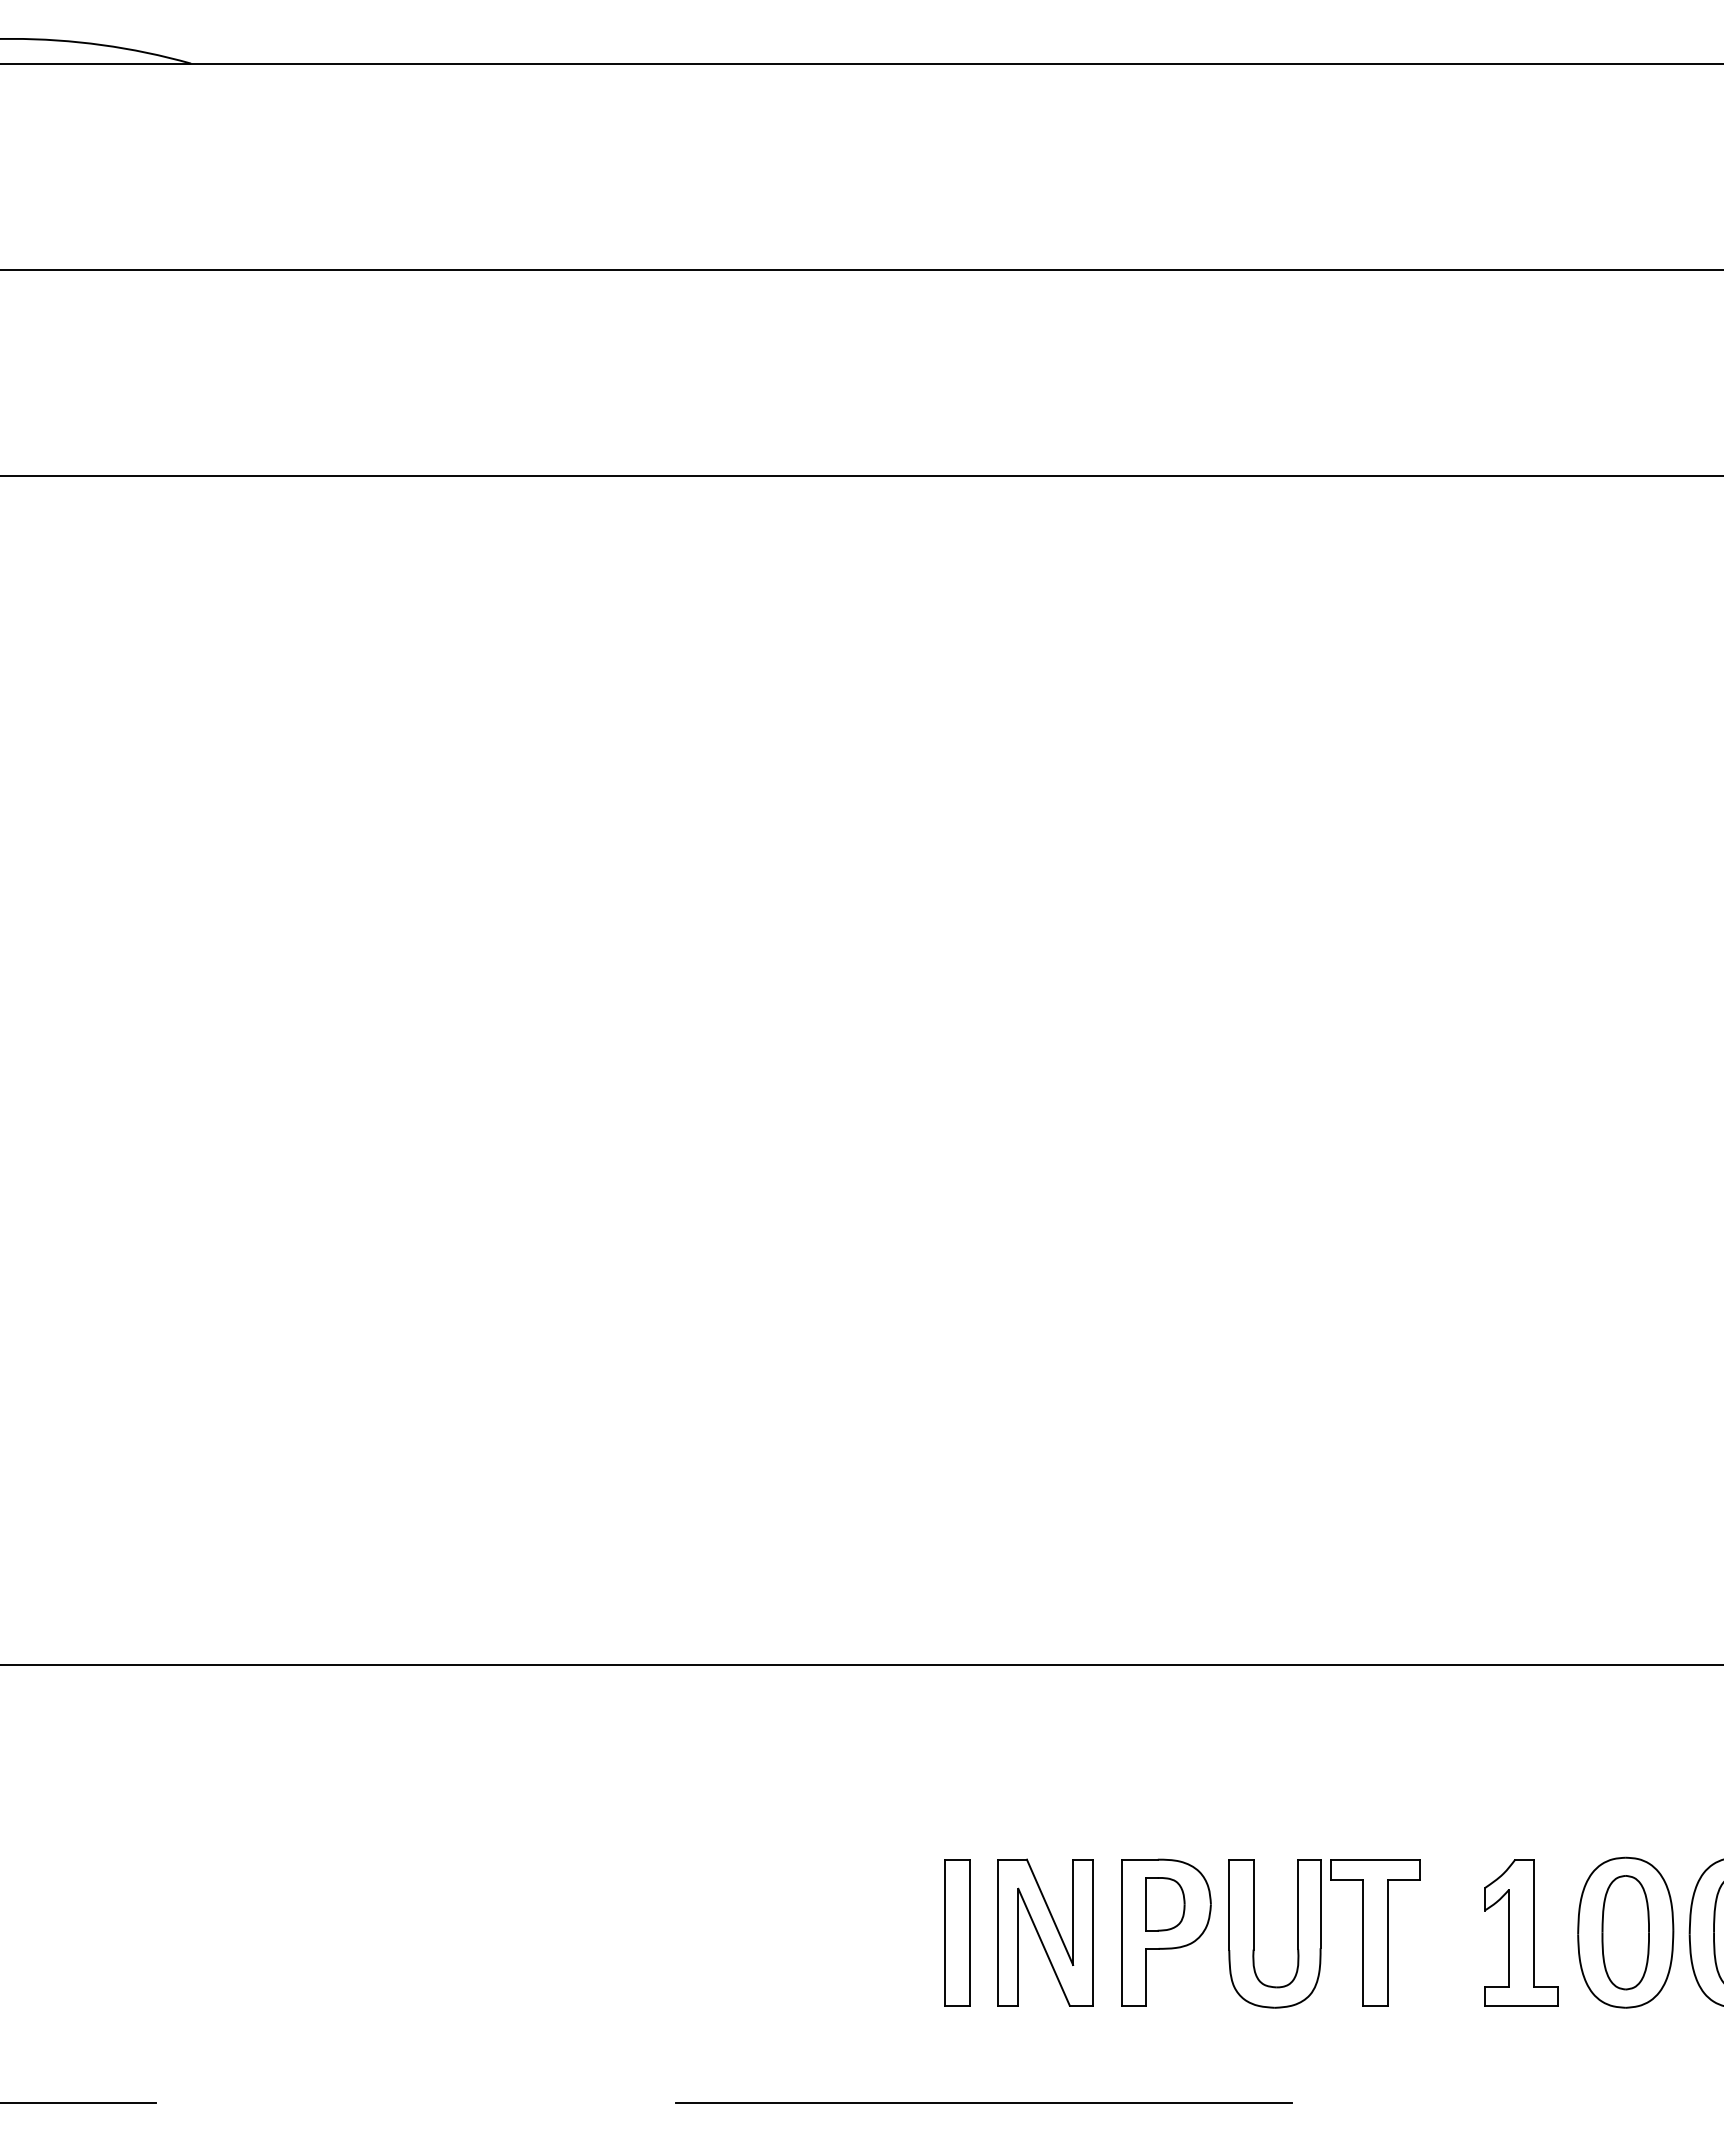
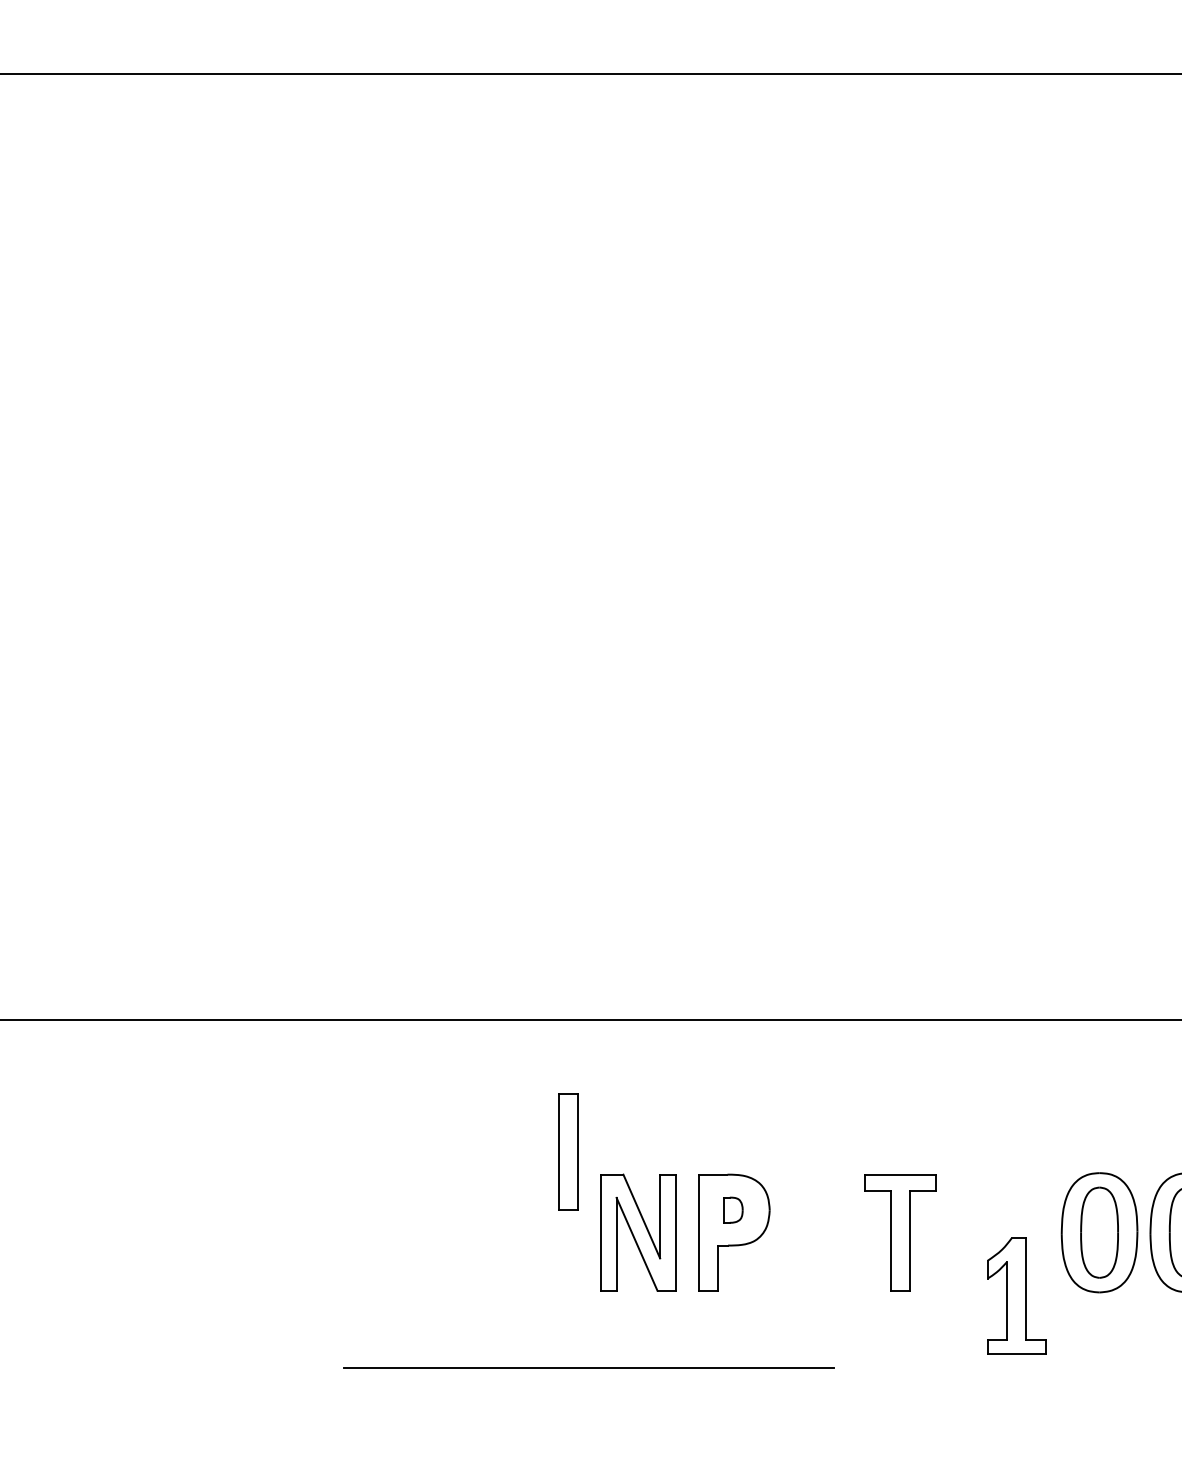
part: (1165, 1904) -> (733, 1210), size x0.6
part: (957, 1932) -> (568, 1152), moved
part: (1521, 1932) -> (1016, 1296), moved
part: (1254, 1933) -> (804, 1233), removed

